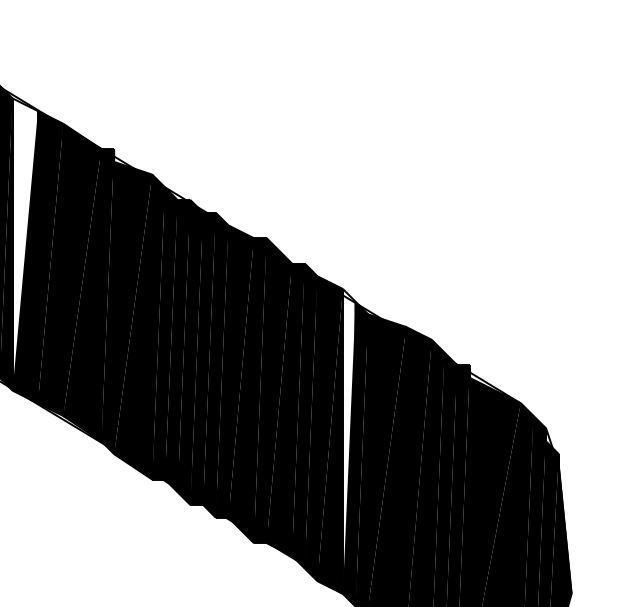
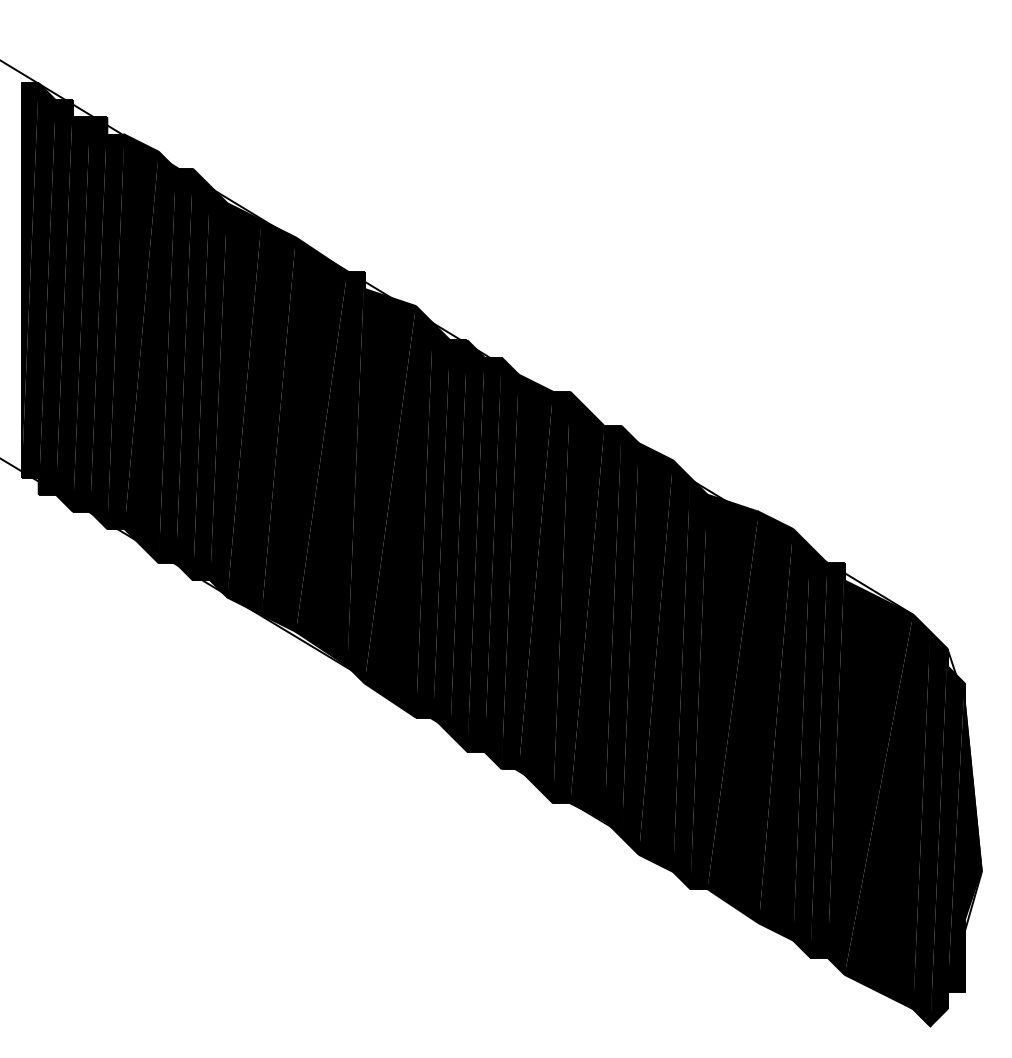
fill: (25, 244) -> (244, 400), added
fill: (349, 440) -> (681, 665), added

